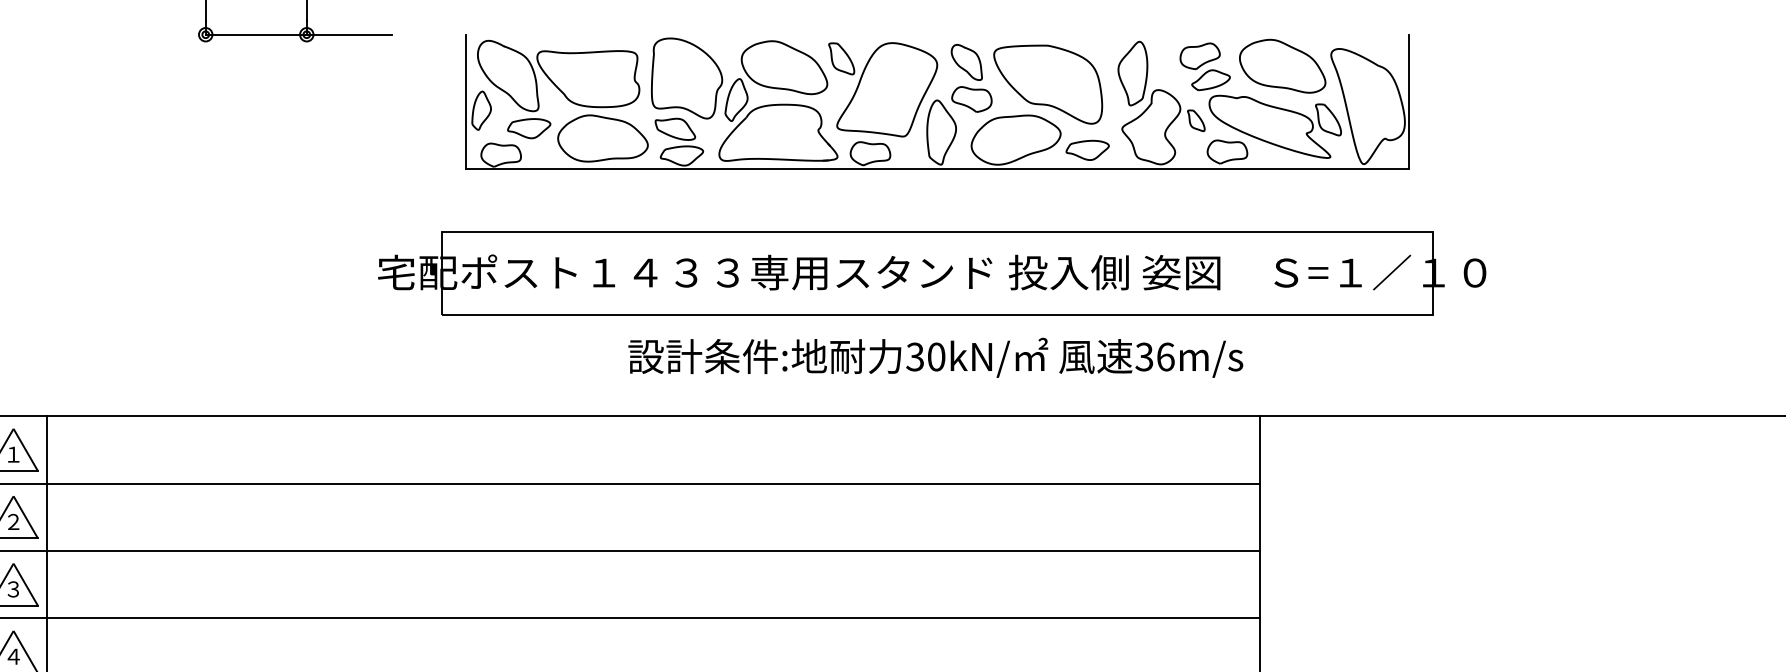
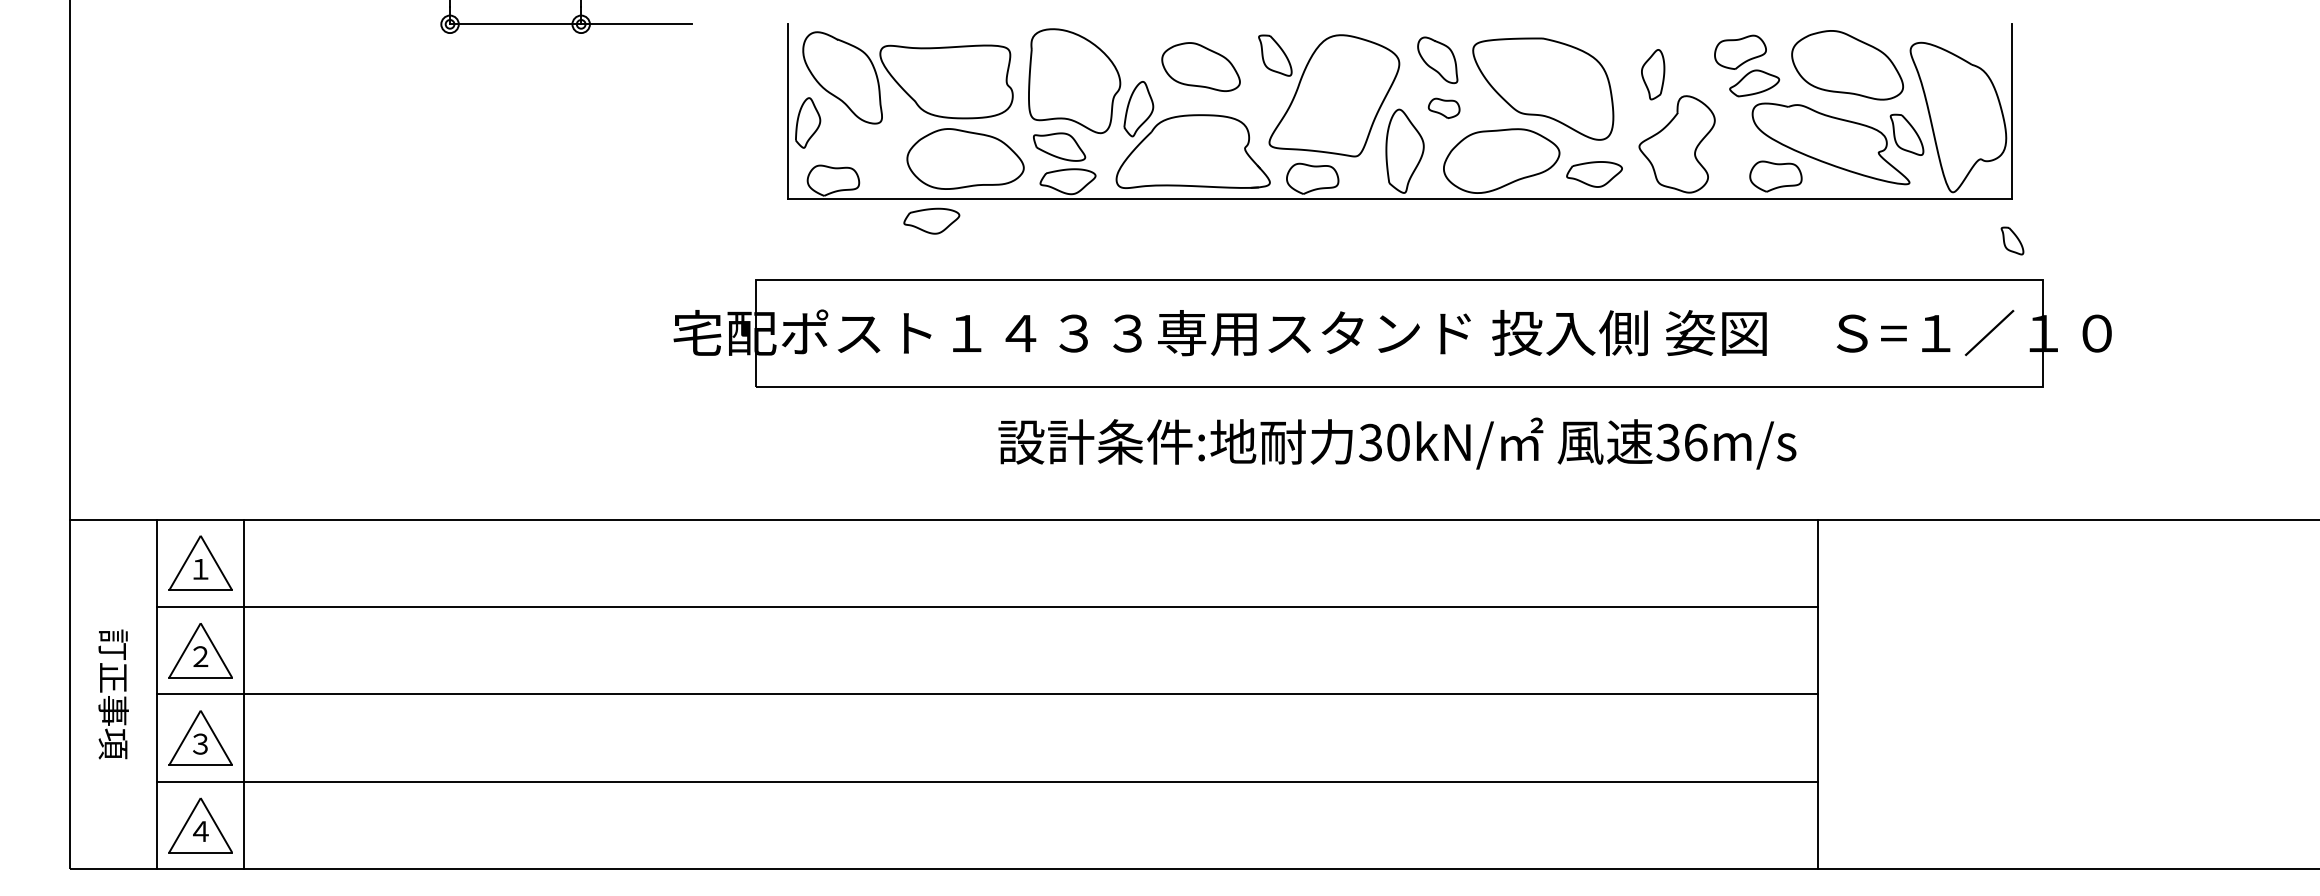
part: (784, 67) -> (1200, 66), size x0.7
part: (1132, 73) -> (1652, 74), size x0.6
part: (971, 99) -> (1443, 108), size x0.6
part: (1196, 120) -> (2012, 240), moved
part: (528, 128) -> (931, 220), moved

